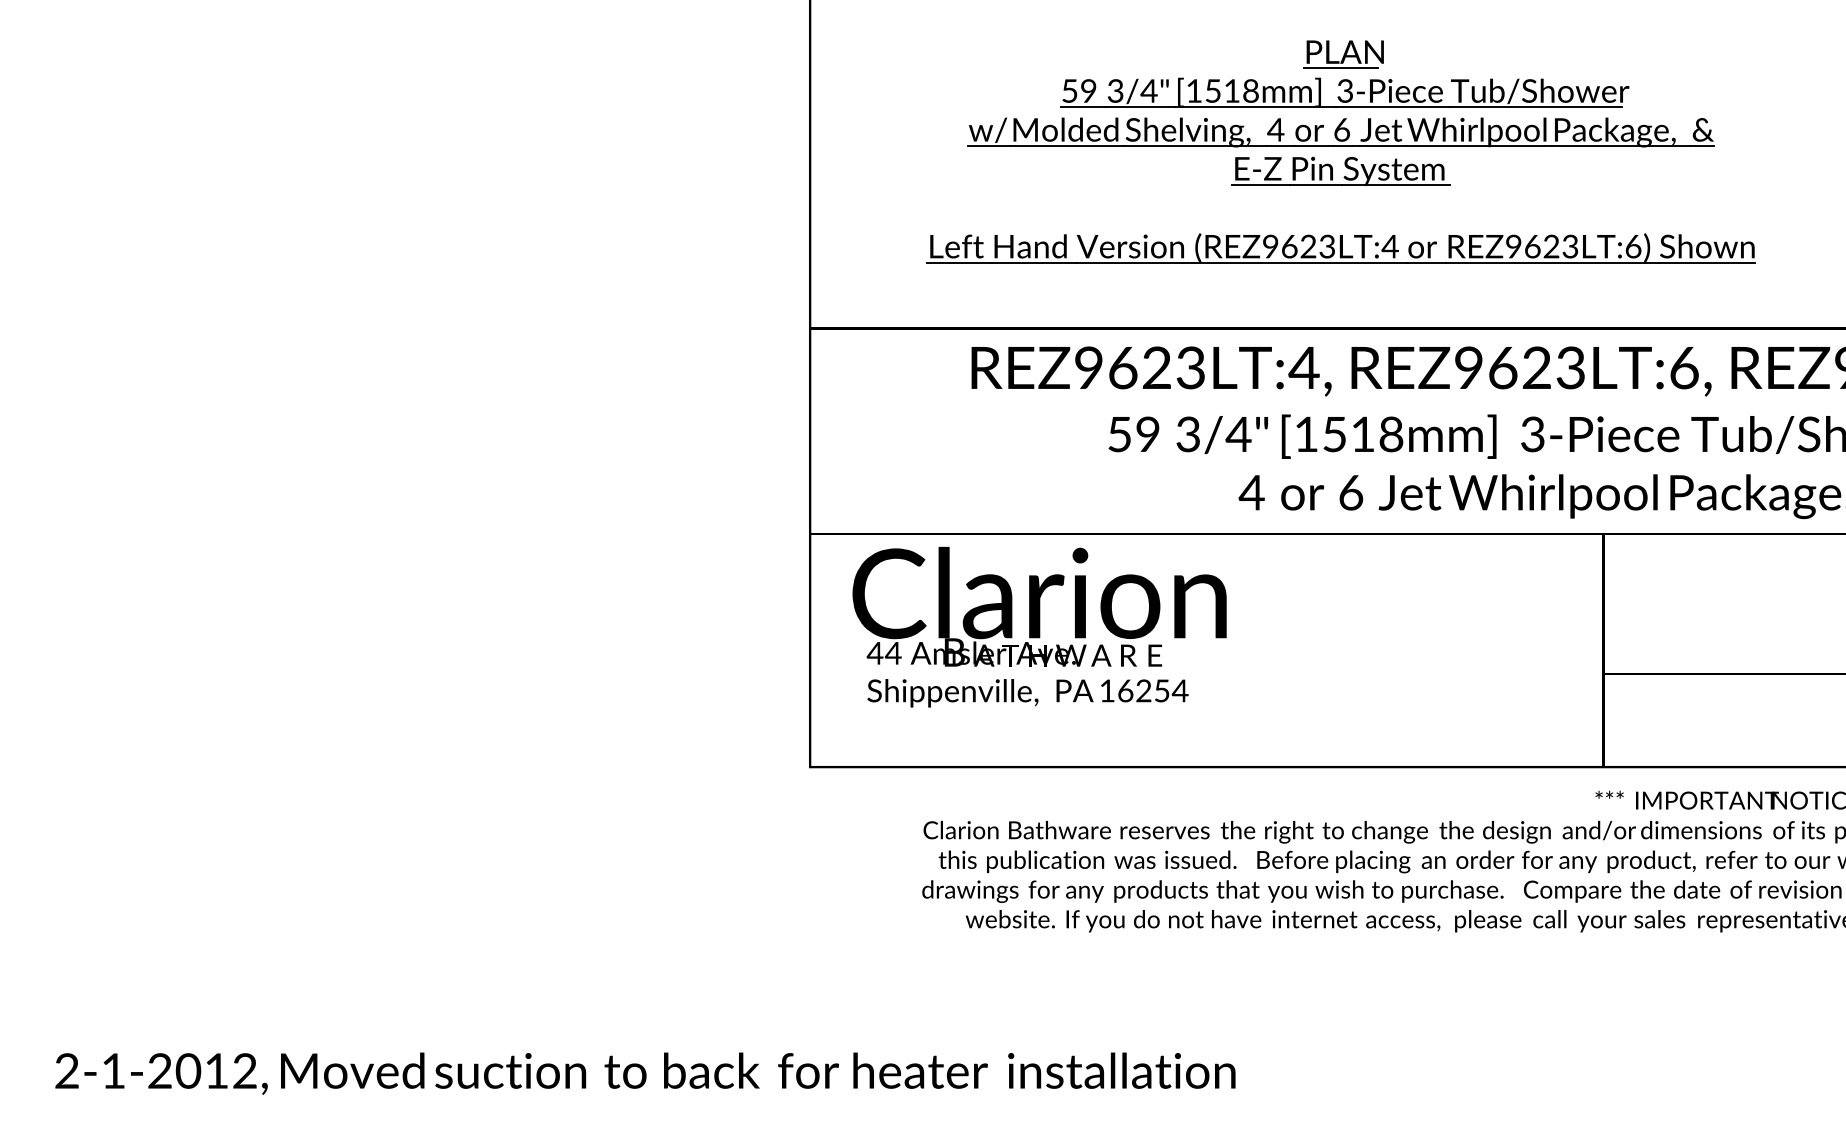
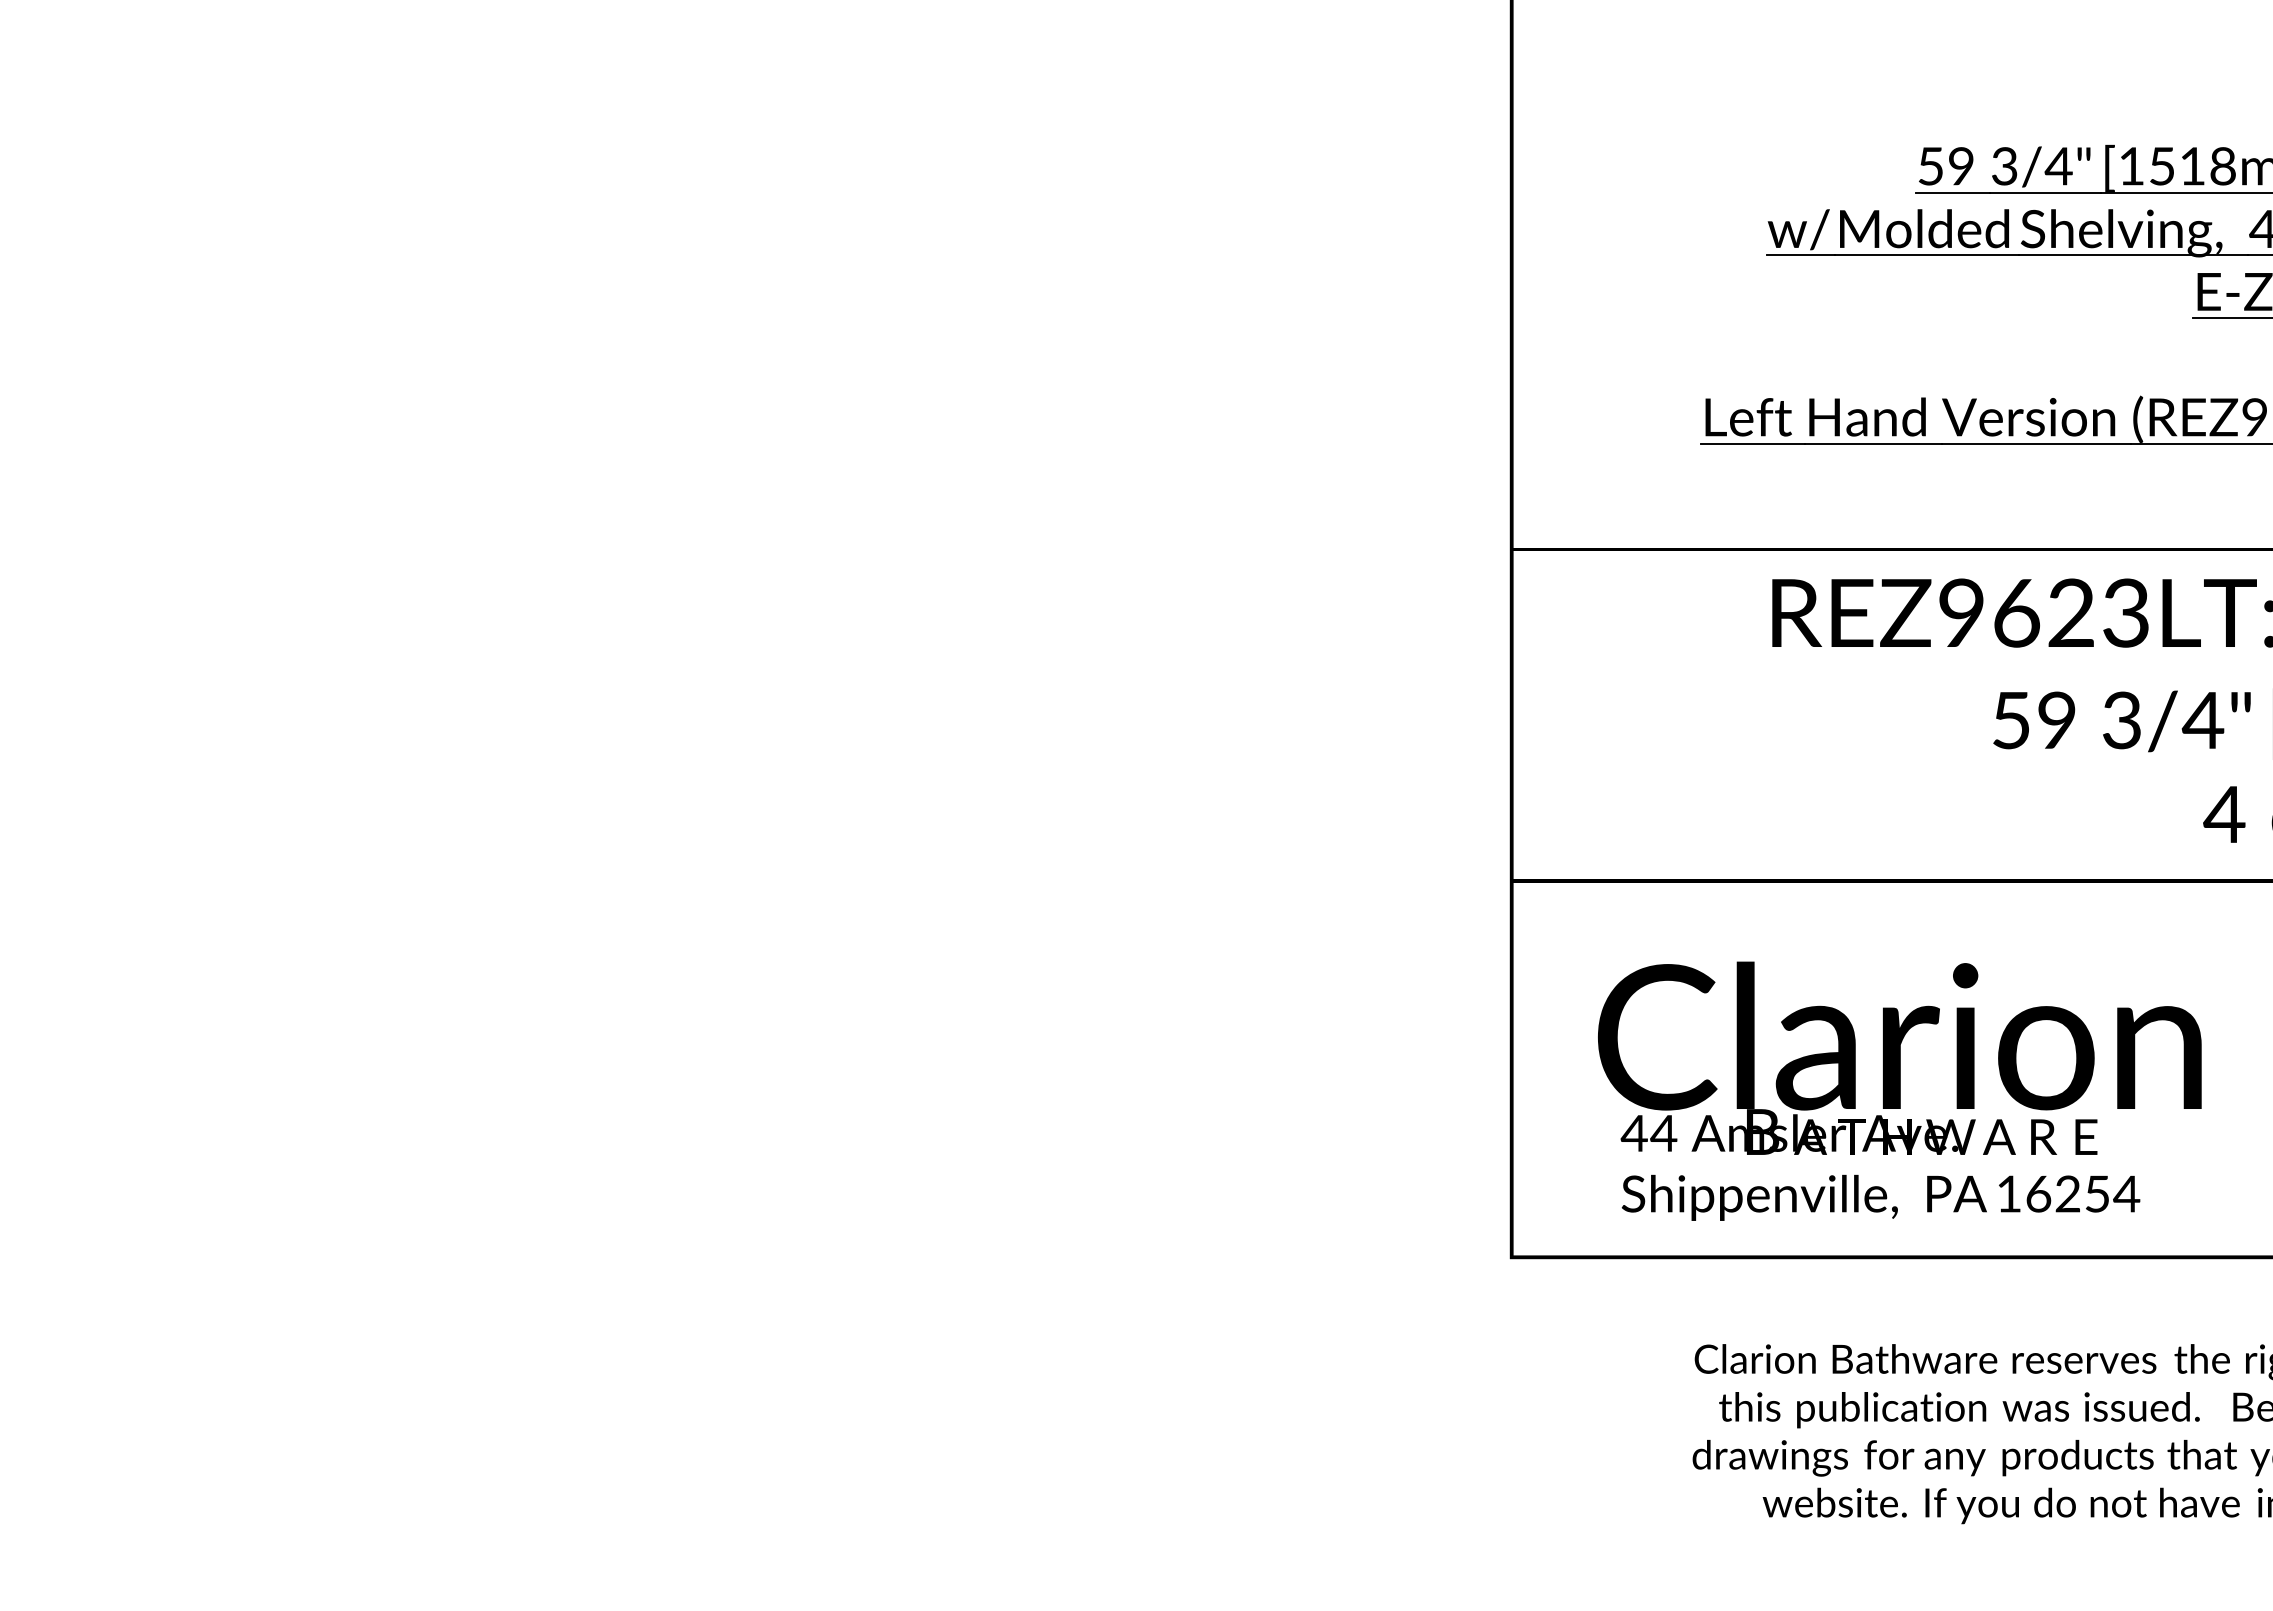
text: (1039, 626) -> (1899, 1090), moved

